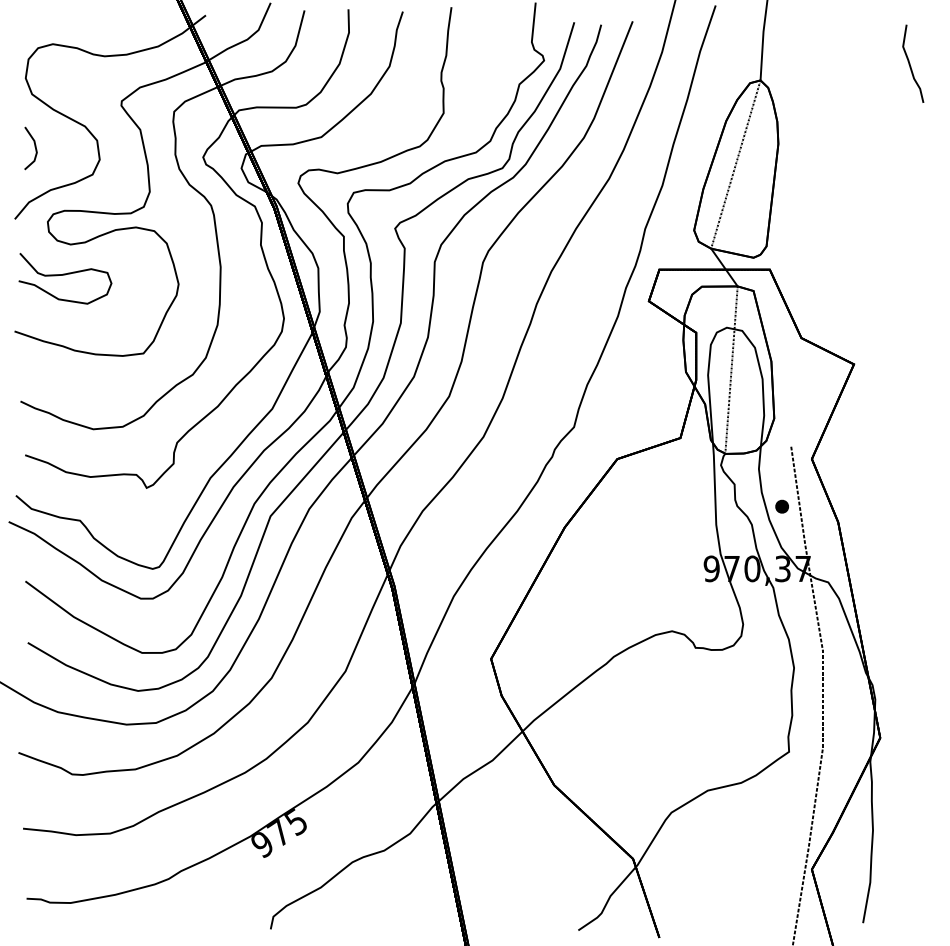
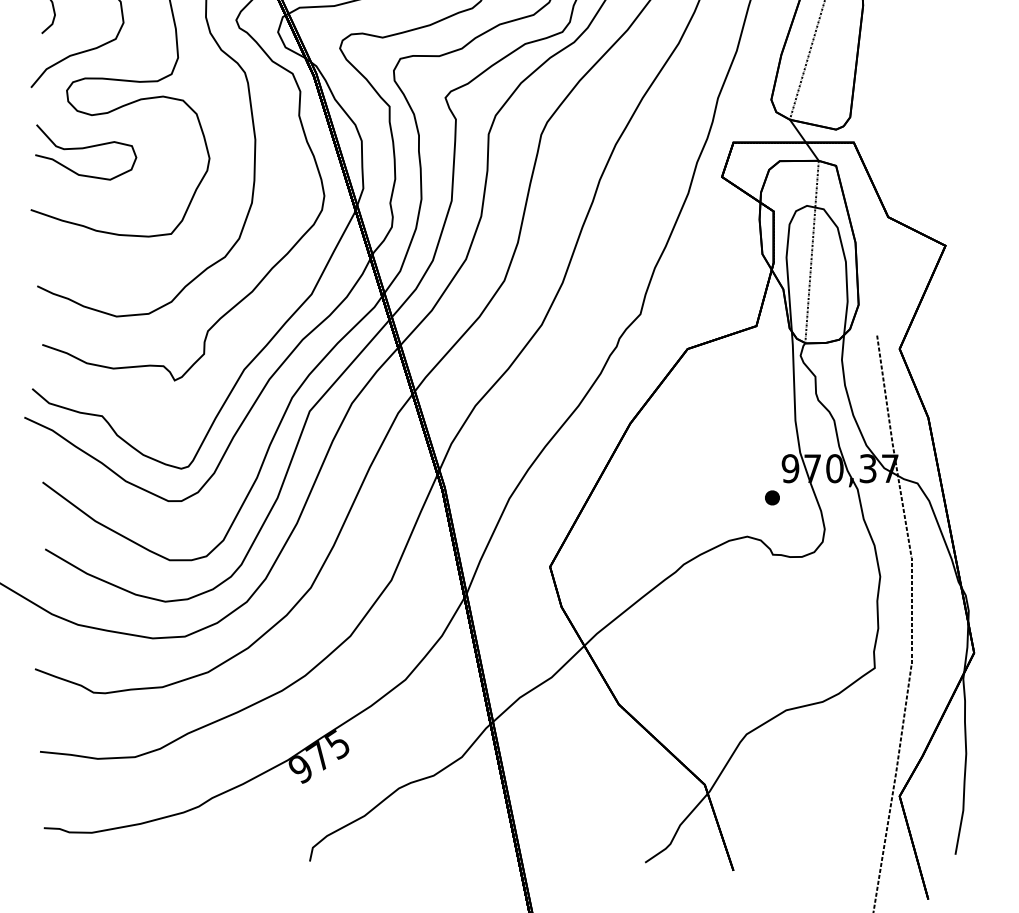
part: (781, 506) -> (771, 497), moved

